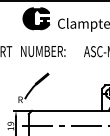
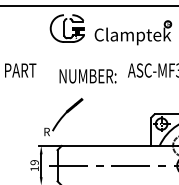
fill: (36, 18) -> (67, 28), removed
text: (42, 51) -> (87, 76), moved

